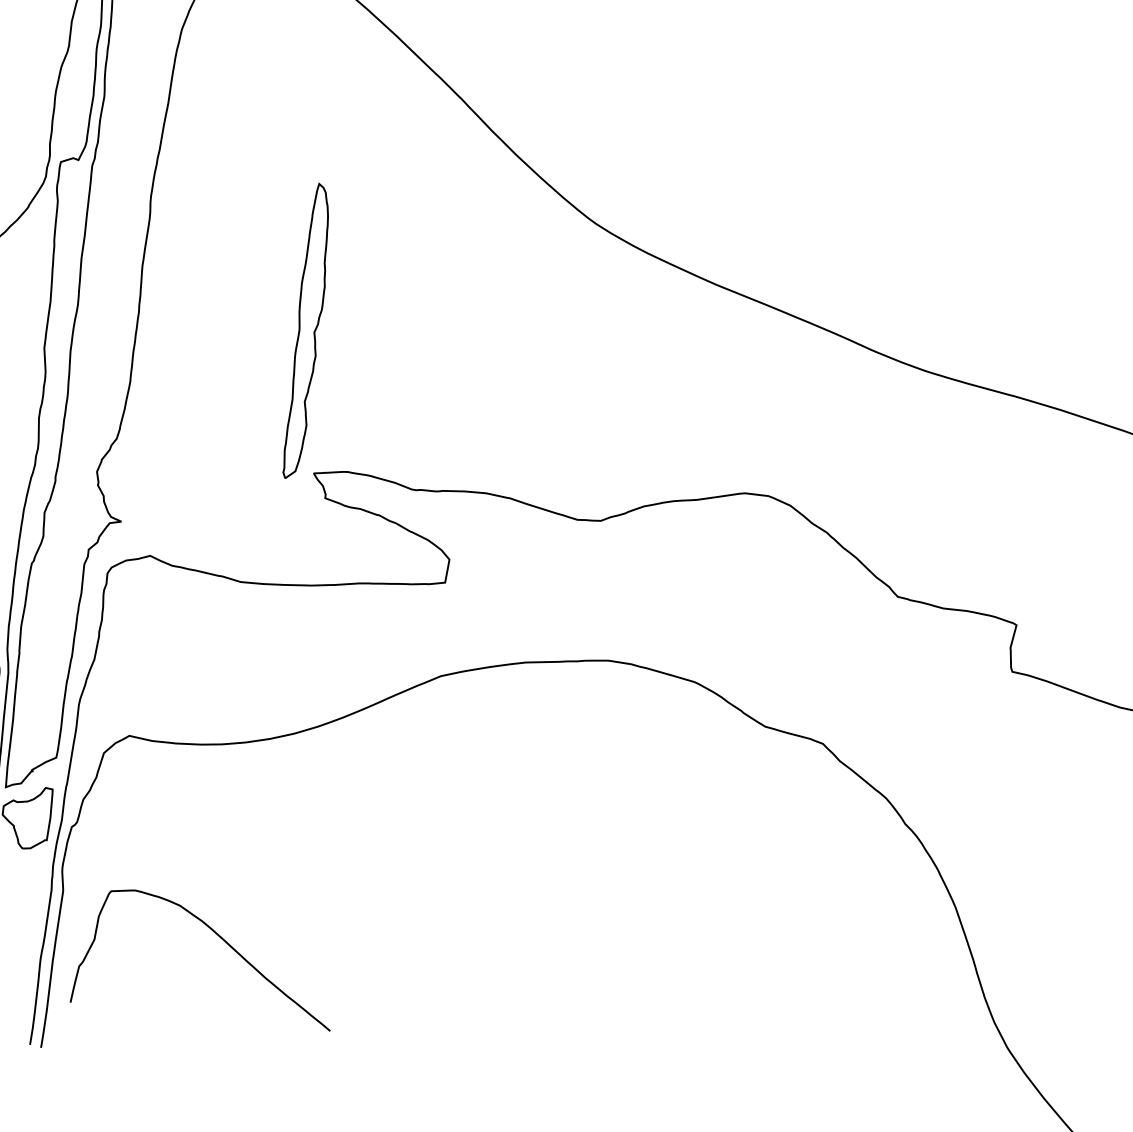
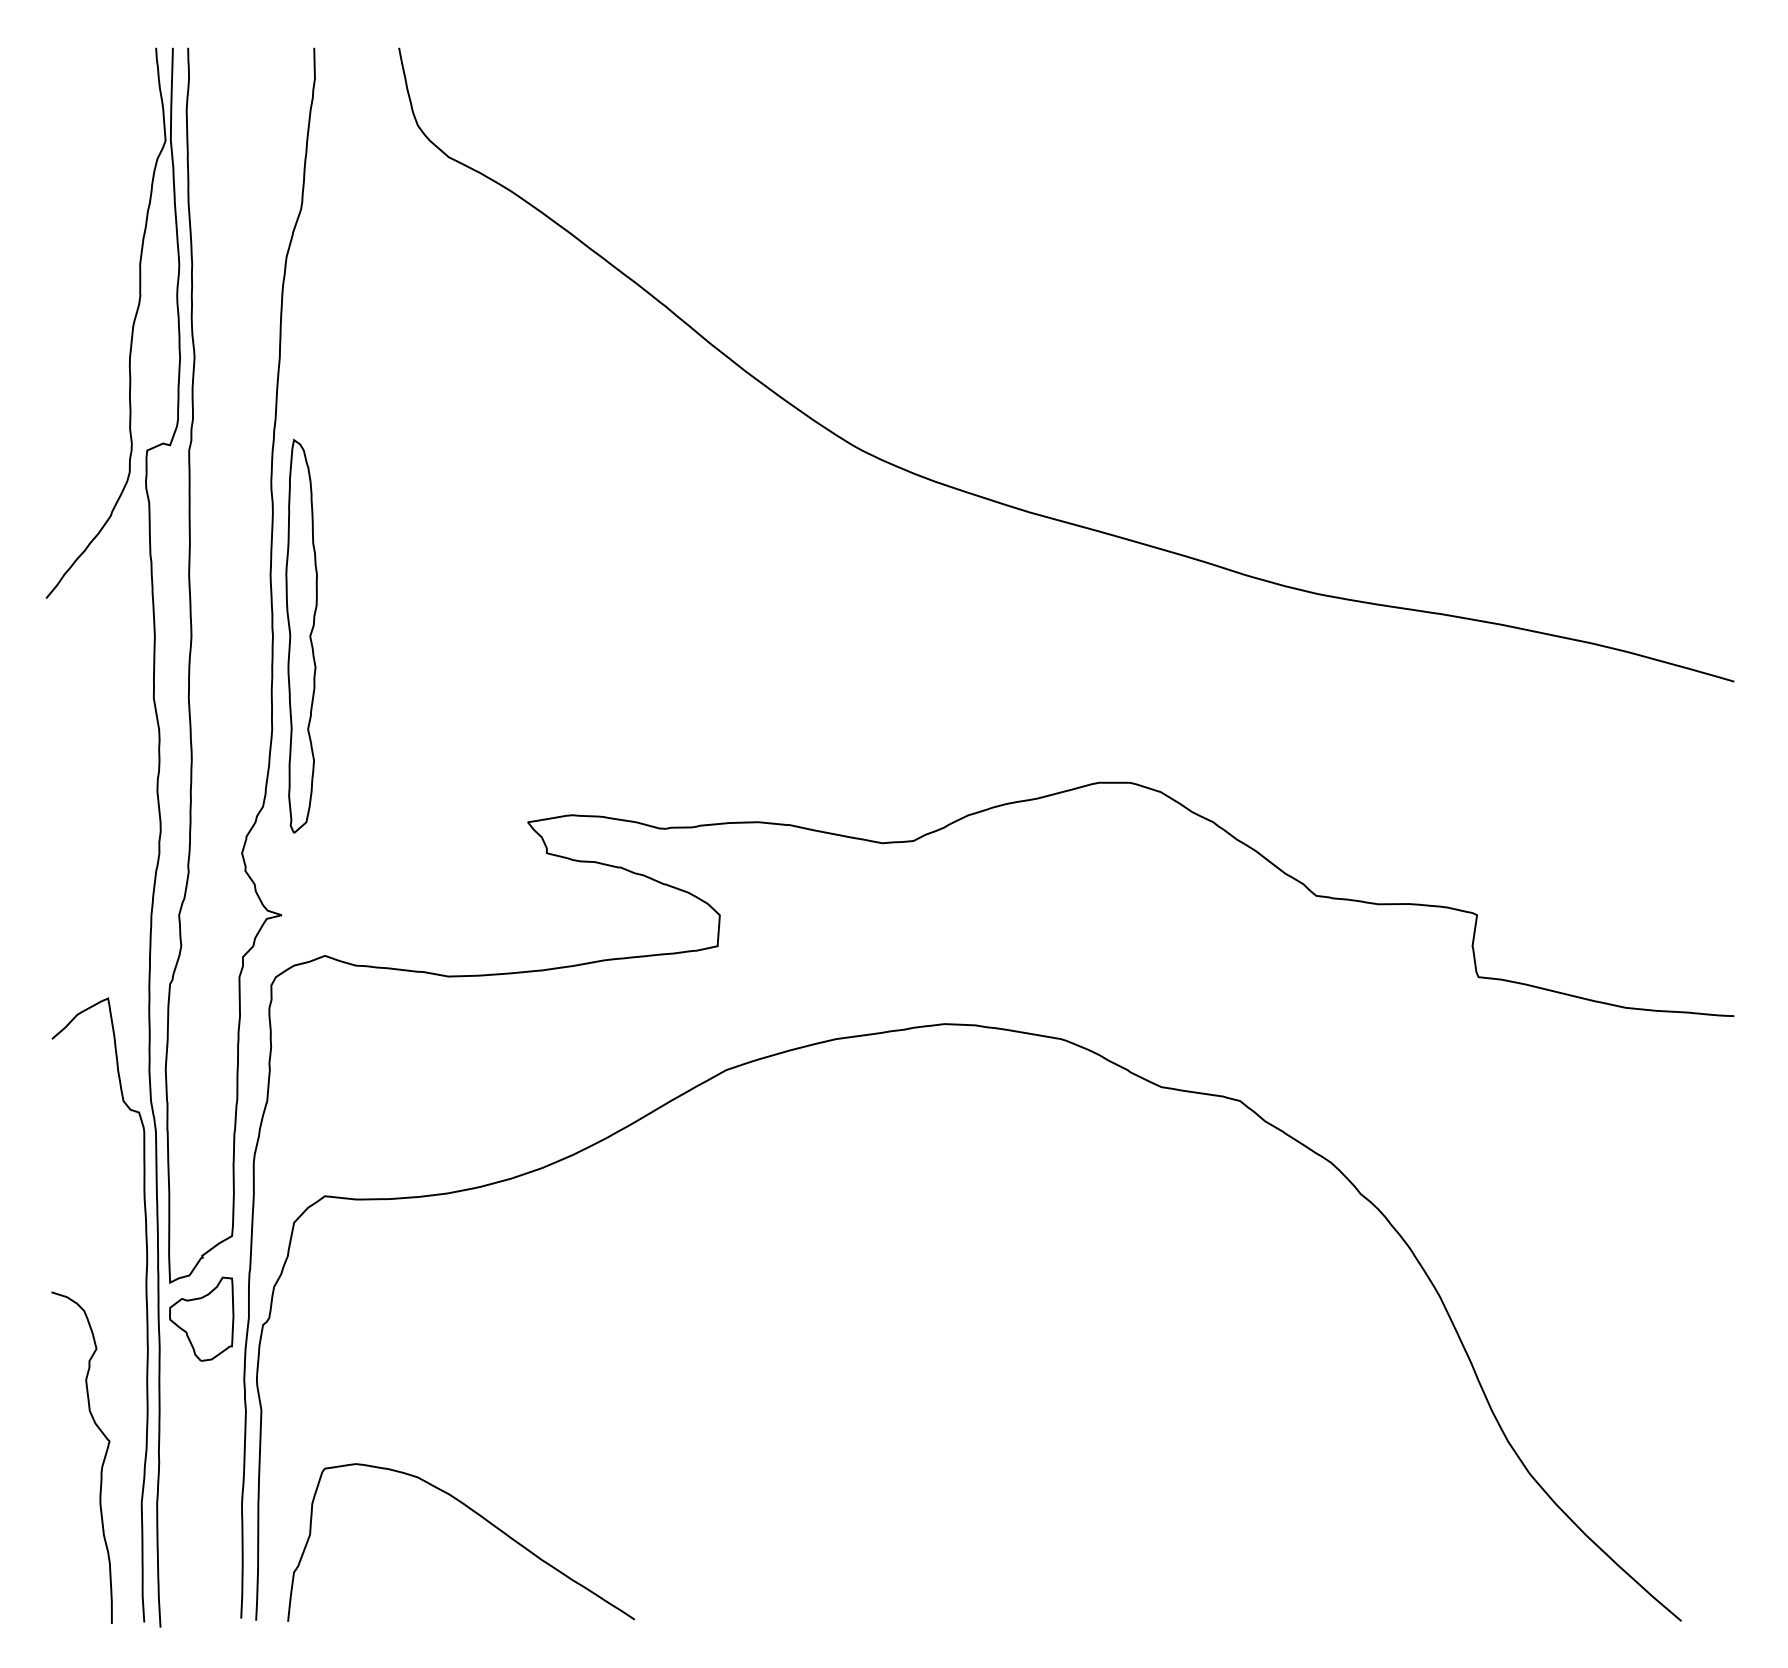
part: (307, 330) -> (301, 635), moved
curve: (222, 940) -> (479, 1516), moved

